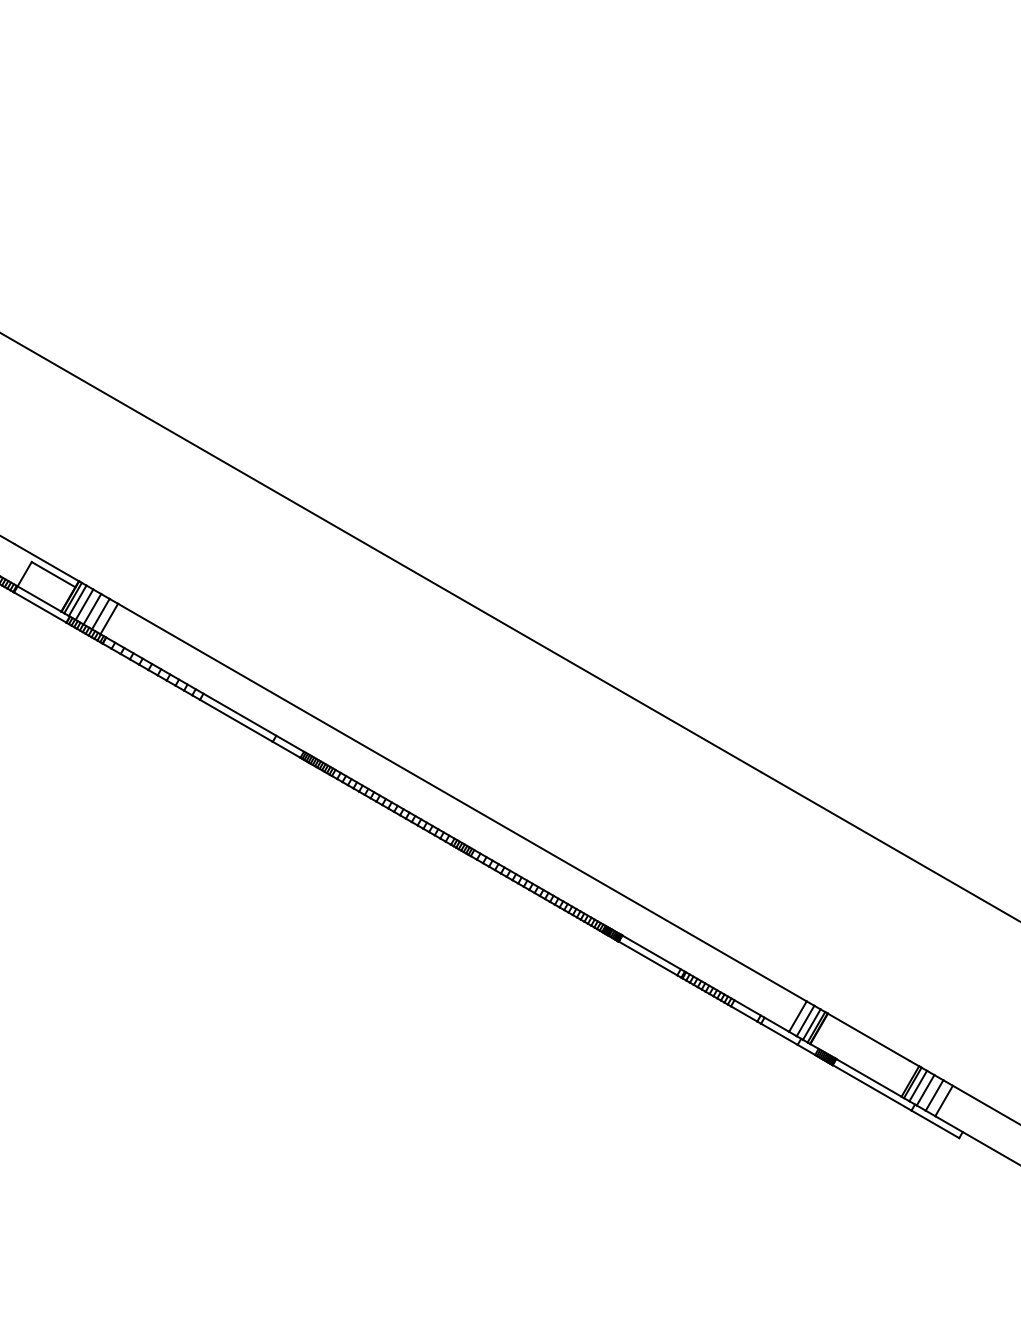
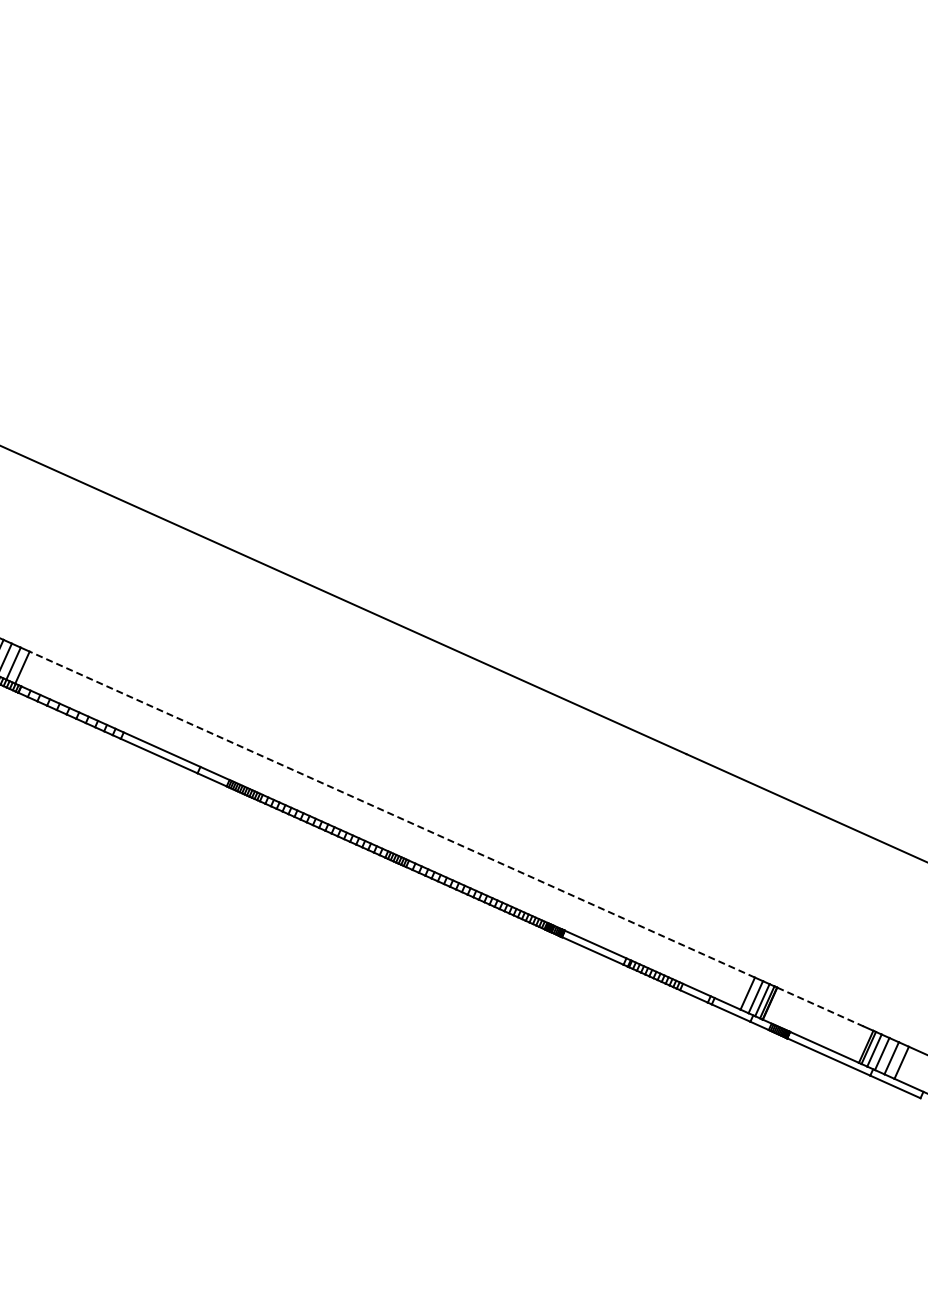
line: (462, 802) -> (392, 814), solid -> dashed
line: (869, 1037) -> (821, 1007), solid -> dashed

